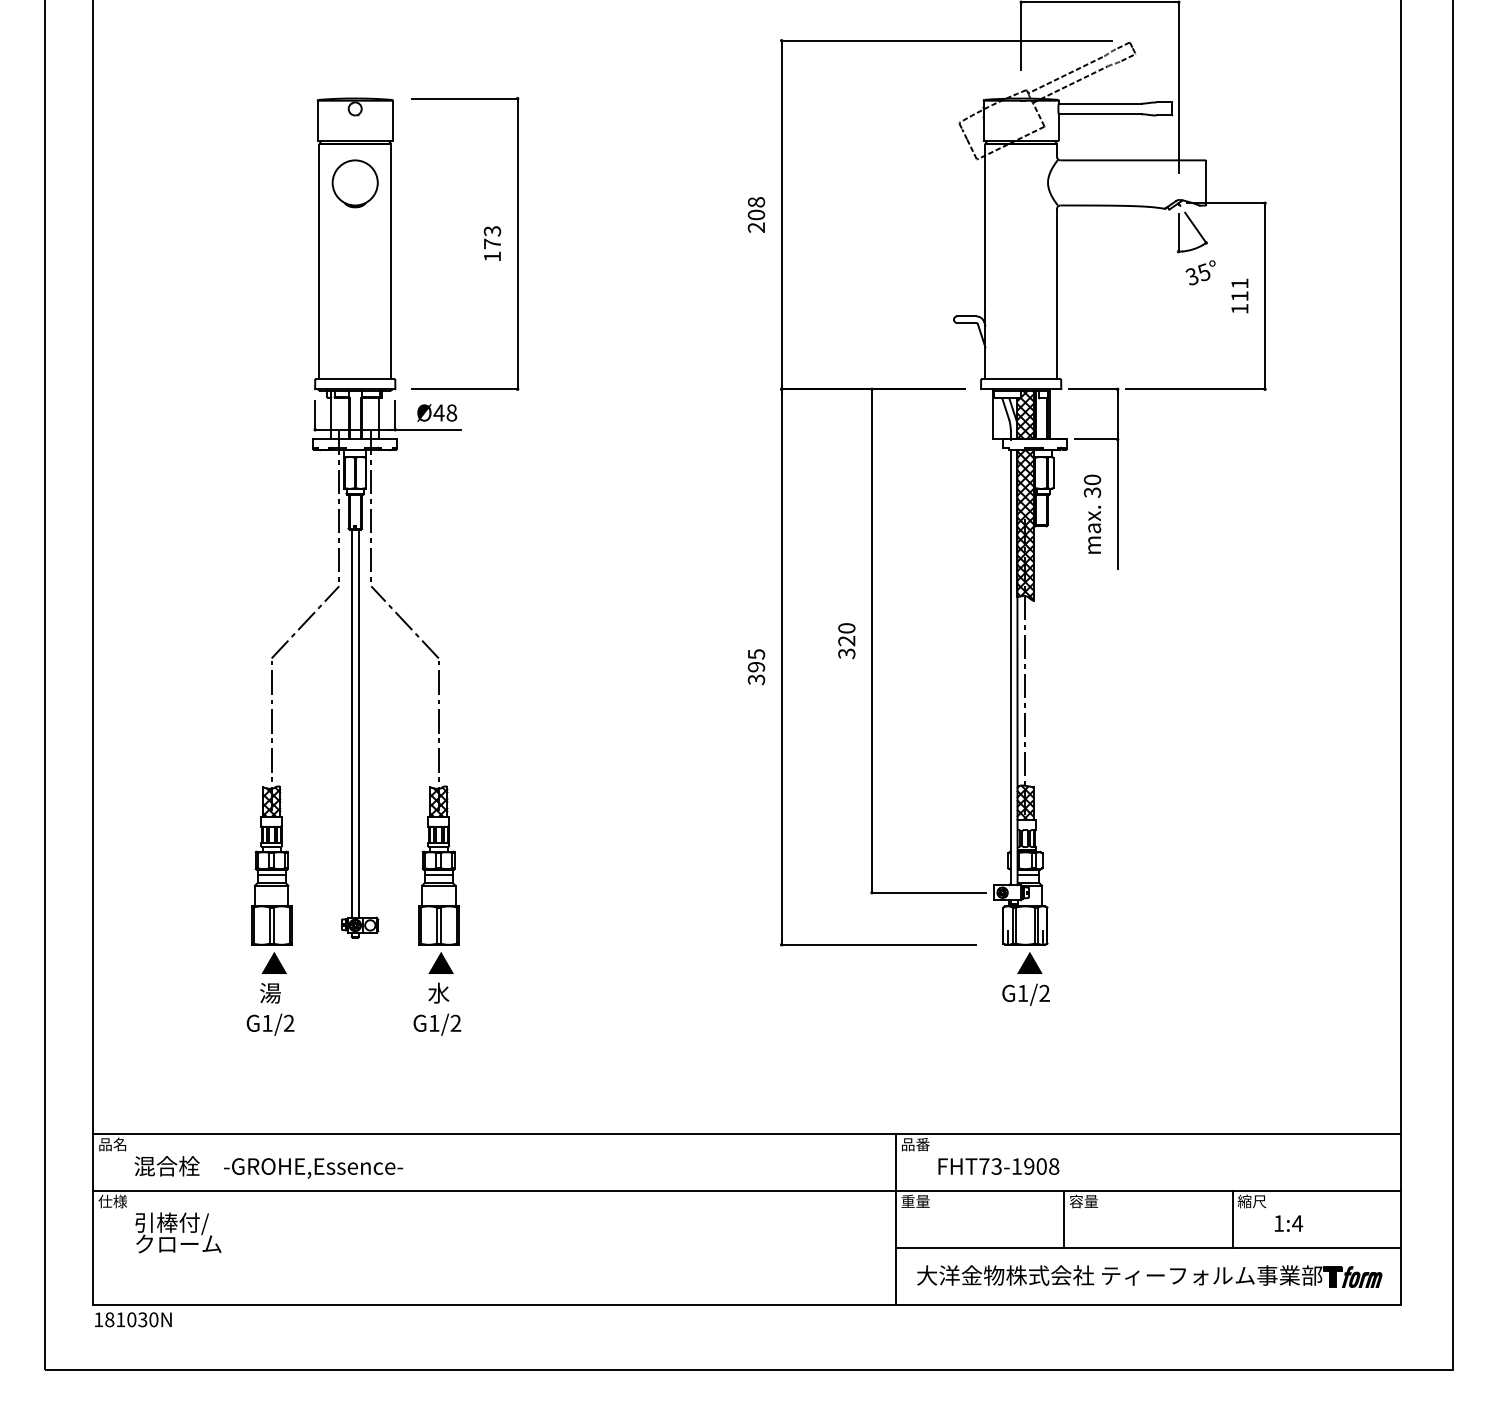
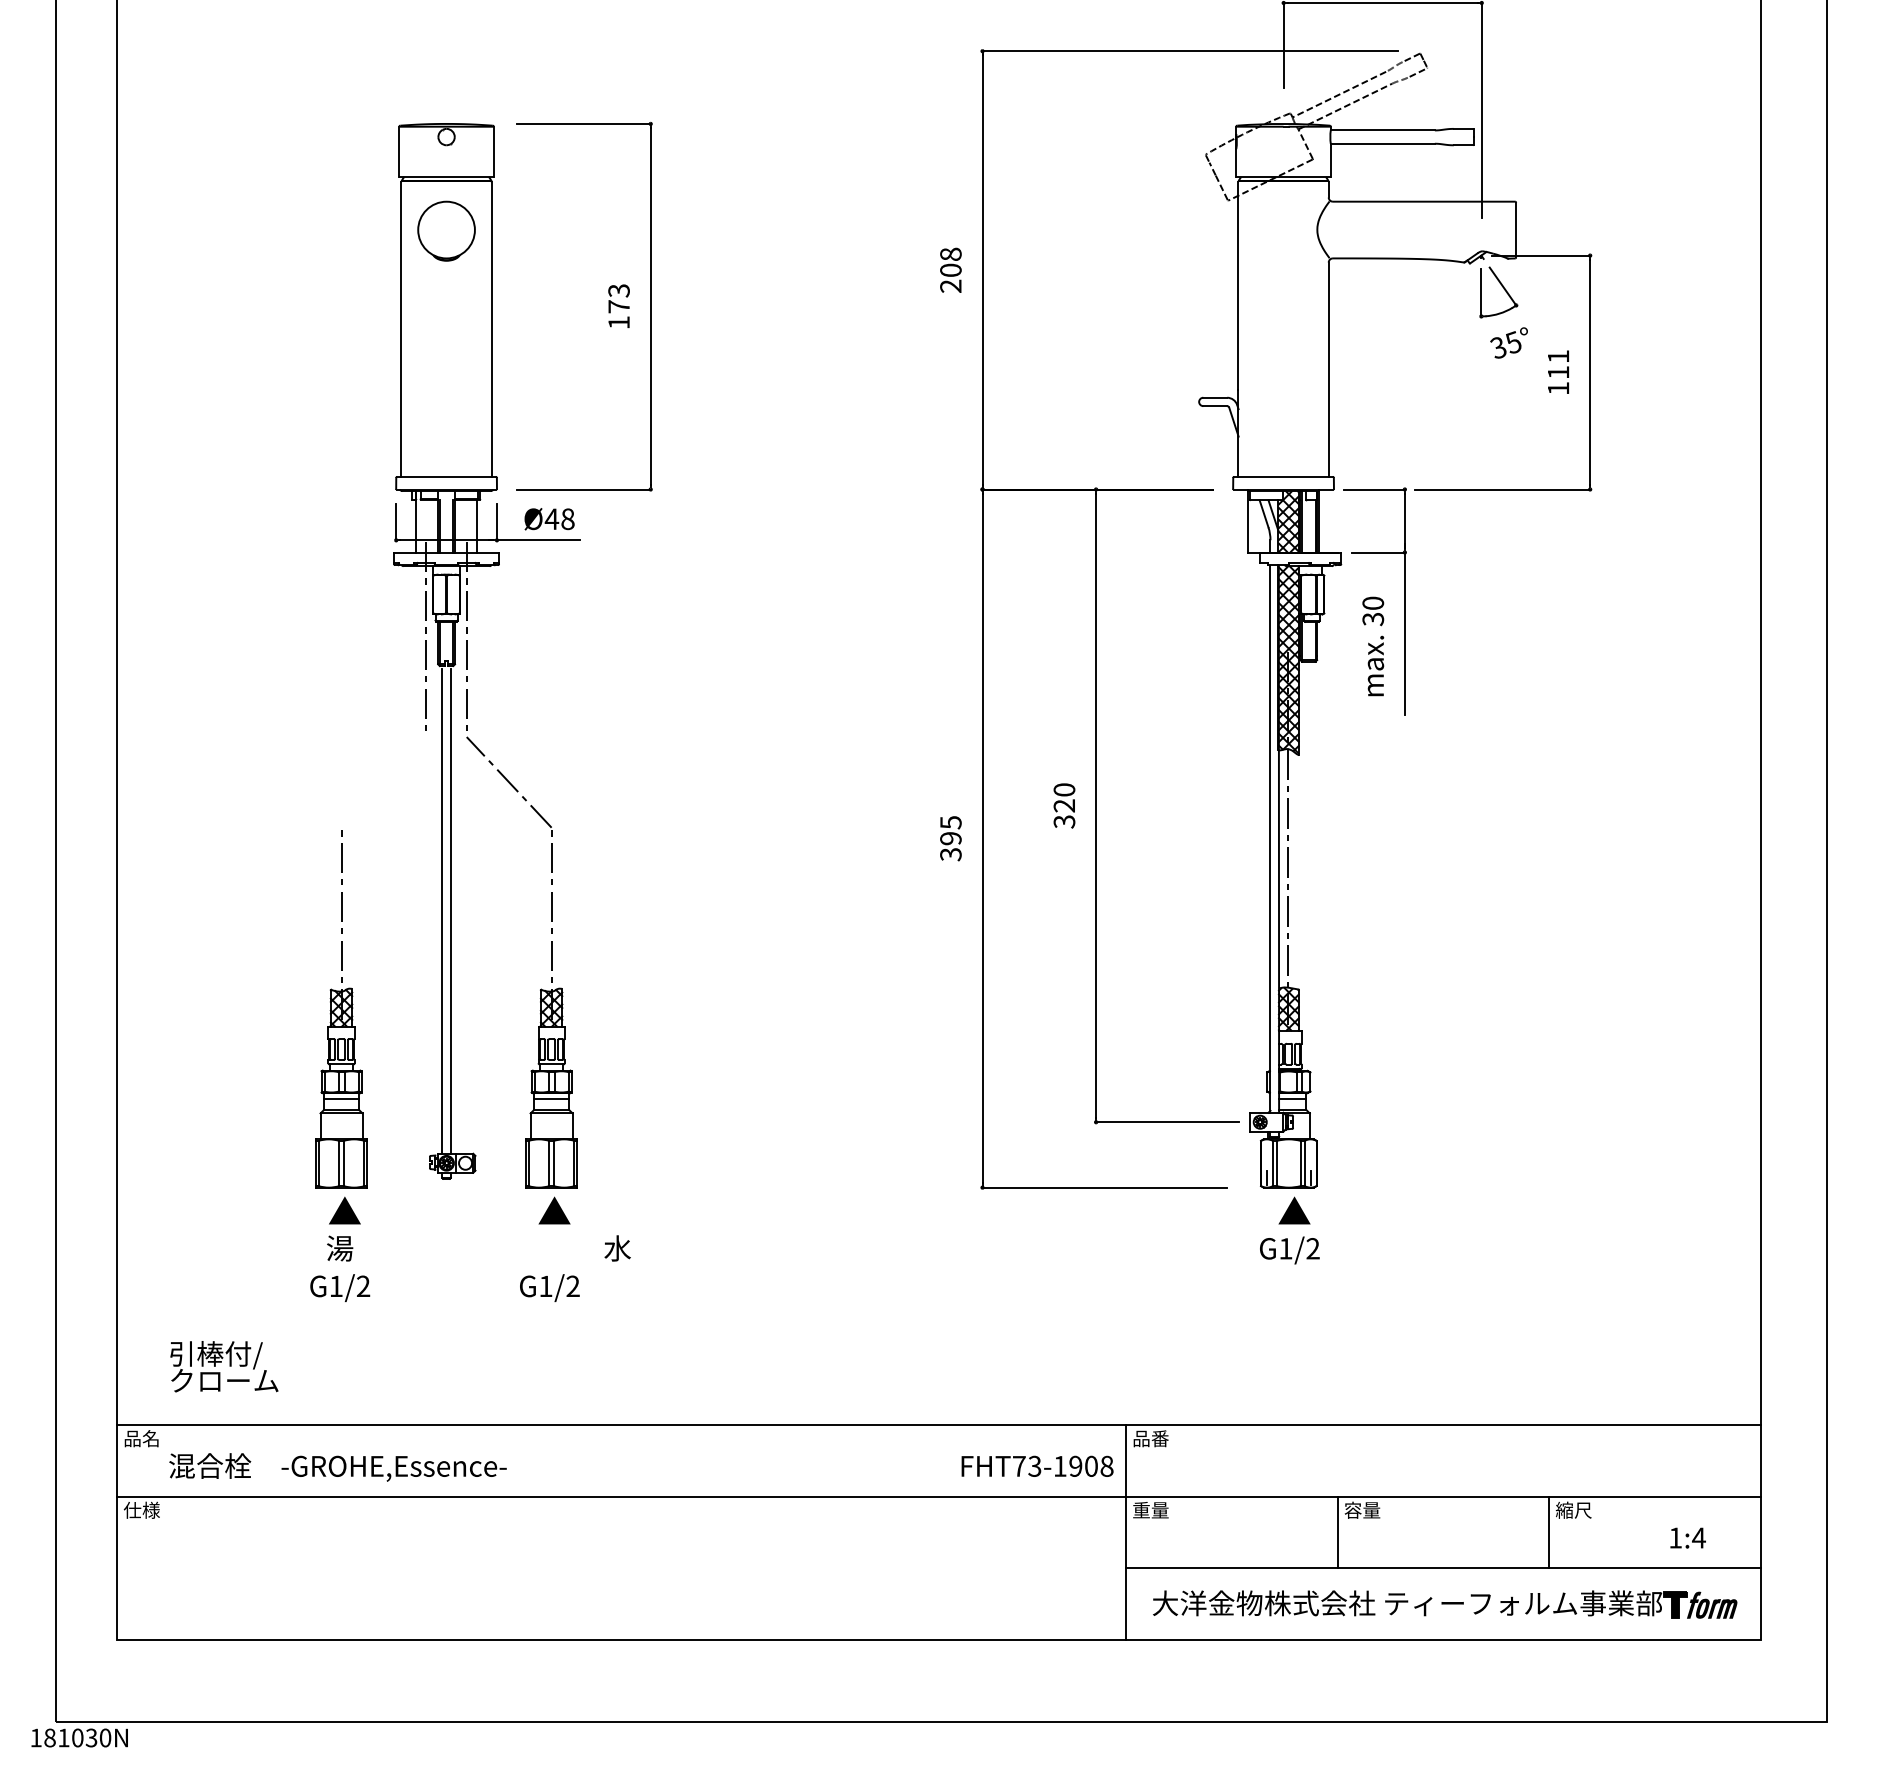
line: (305, 622) -> (383, 782), removed
text: (438, 993) -> (617, 1248), moved
text: (998, 1165) -> (1037, 1465), moved
text: (1288, 1223) -> (1687, 1537), moved
text: (178, 1232) -> (224, 1366), moved
text: (133, 1319) -> (79, 1737), moved

